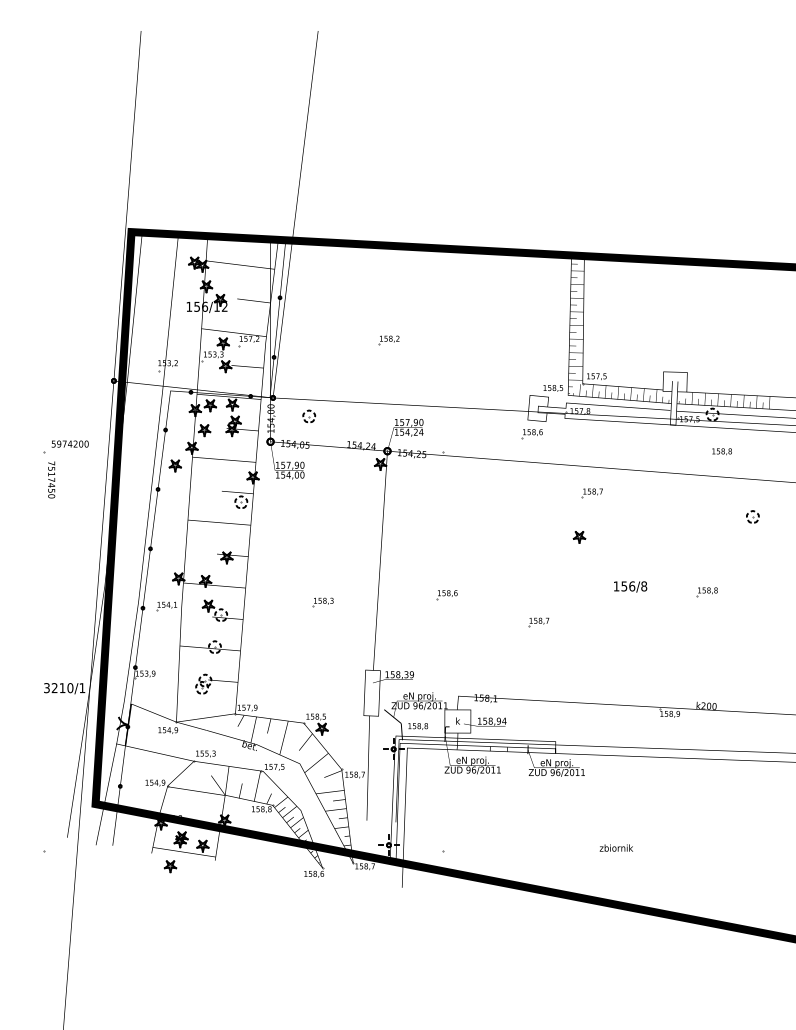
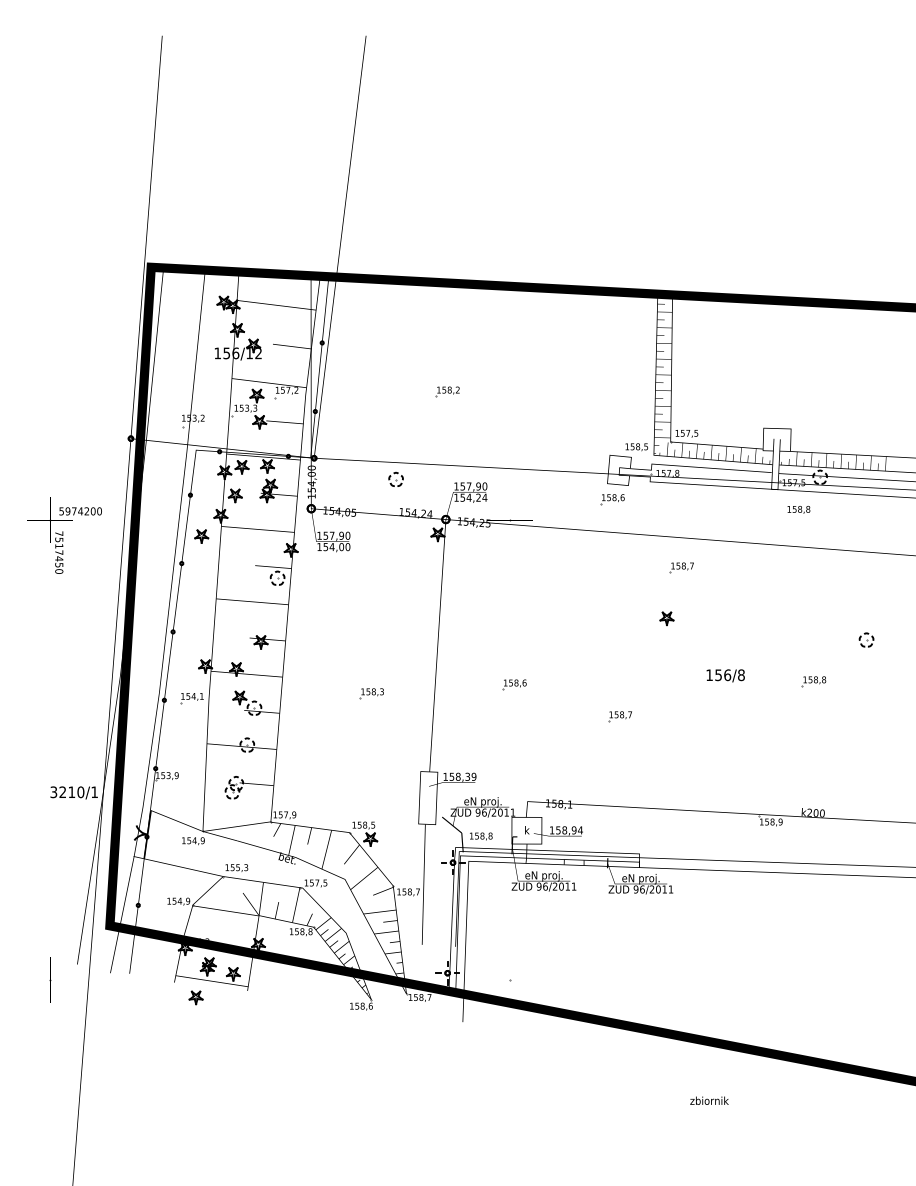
part: (309, 415) -> (396, 478), moved
text: (721, 451) -> (798, 509), moved
part: (752, 516) -> (866, 639), moved
text: (615, 847) -> (708, 1100), moved

